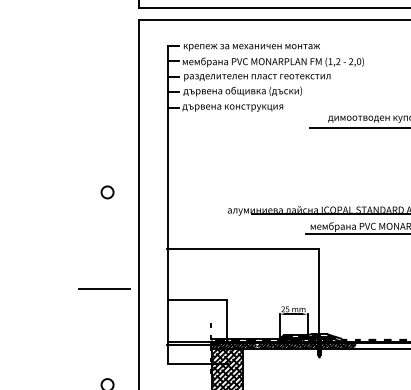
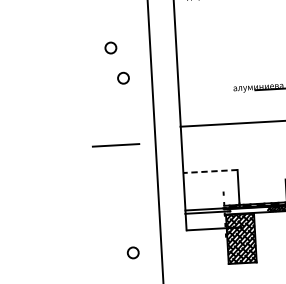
circle: (95, 158) -> (110, 48), added
line: (104, 288) -> (116, 145), moved
line: (197, 300) -> (210, 171), solid -> dashed
hatch: (233, 345) -> (245, 210), removed

